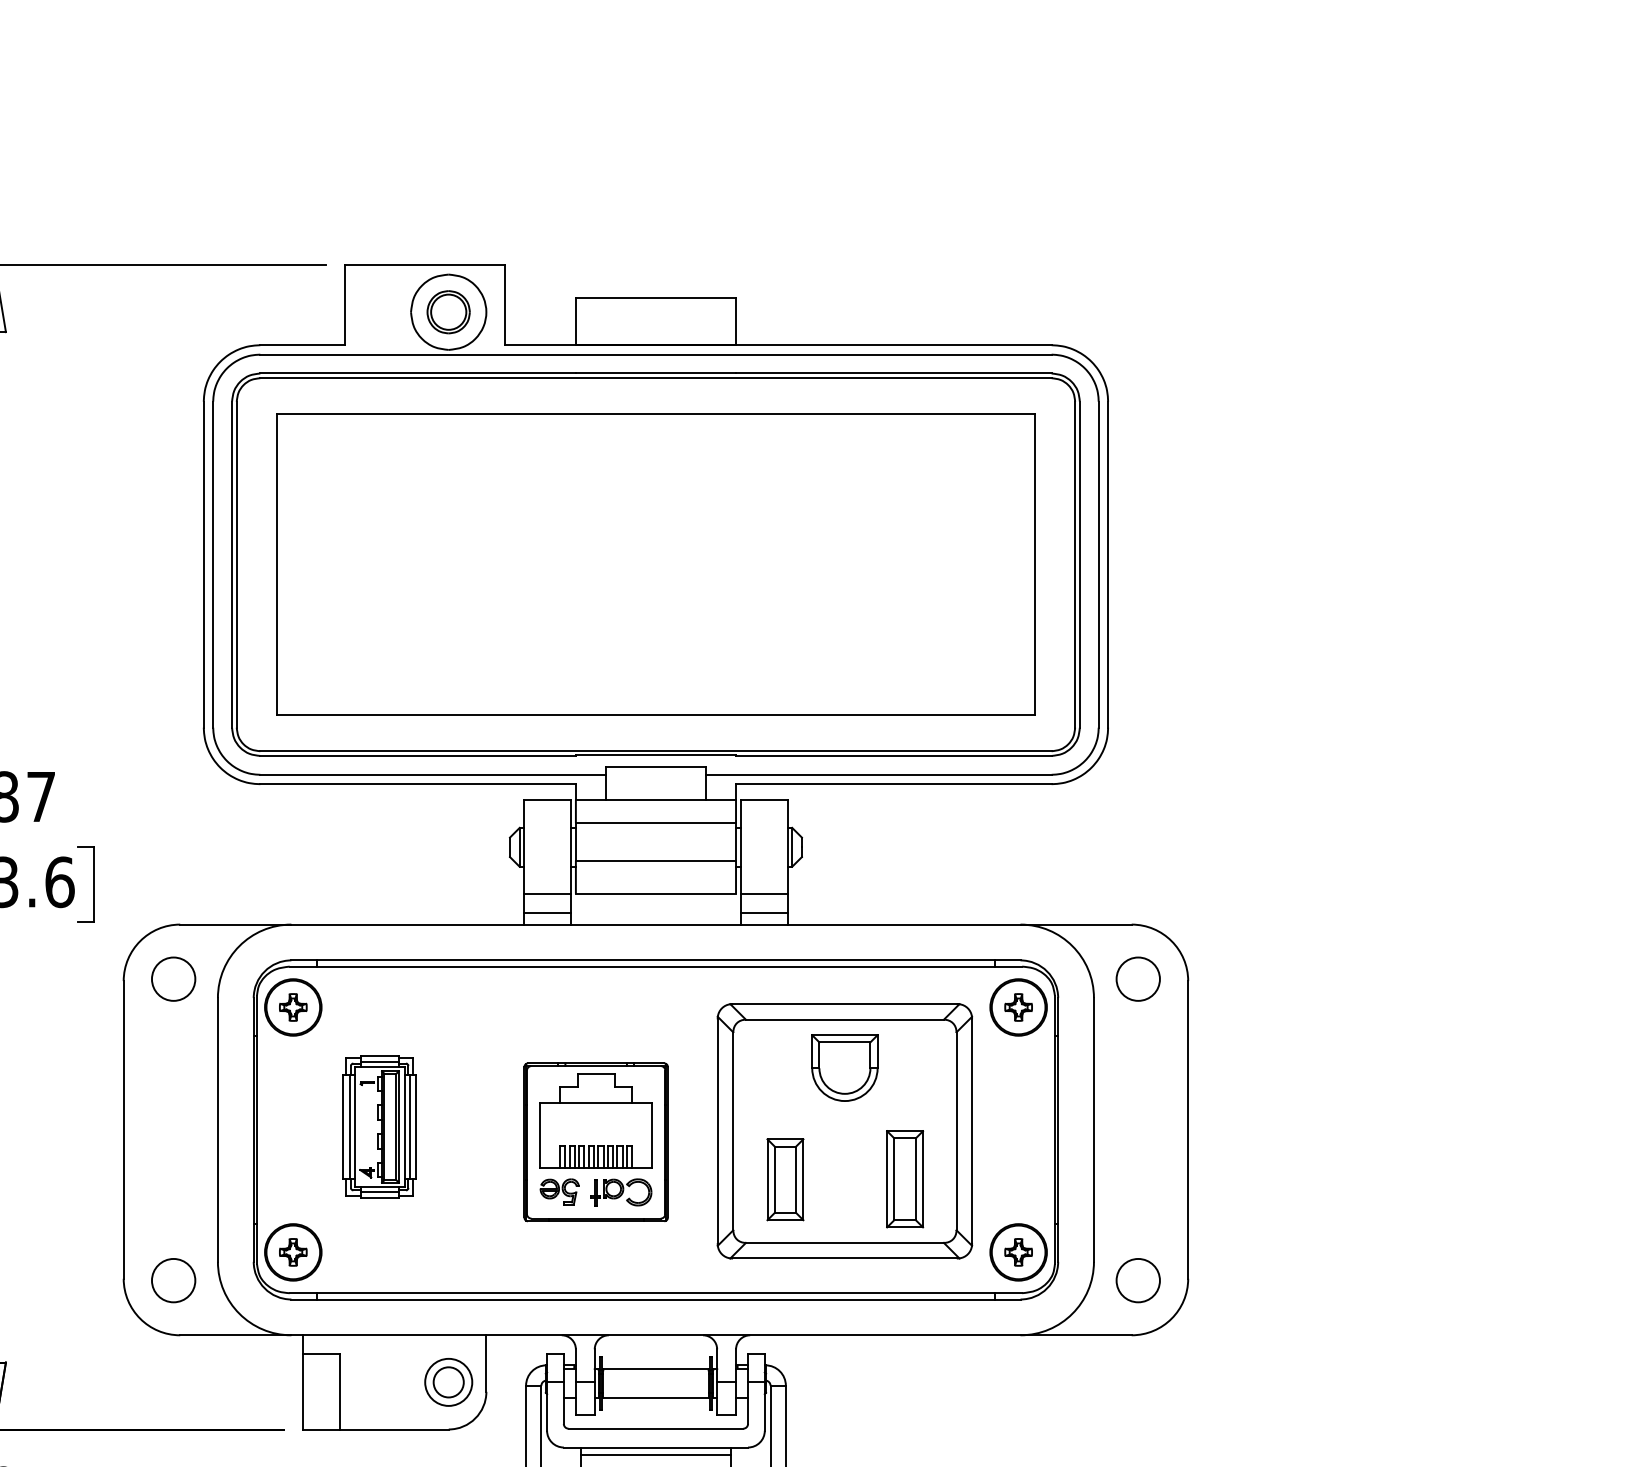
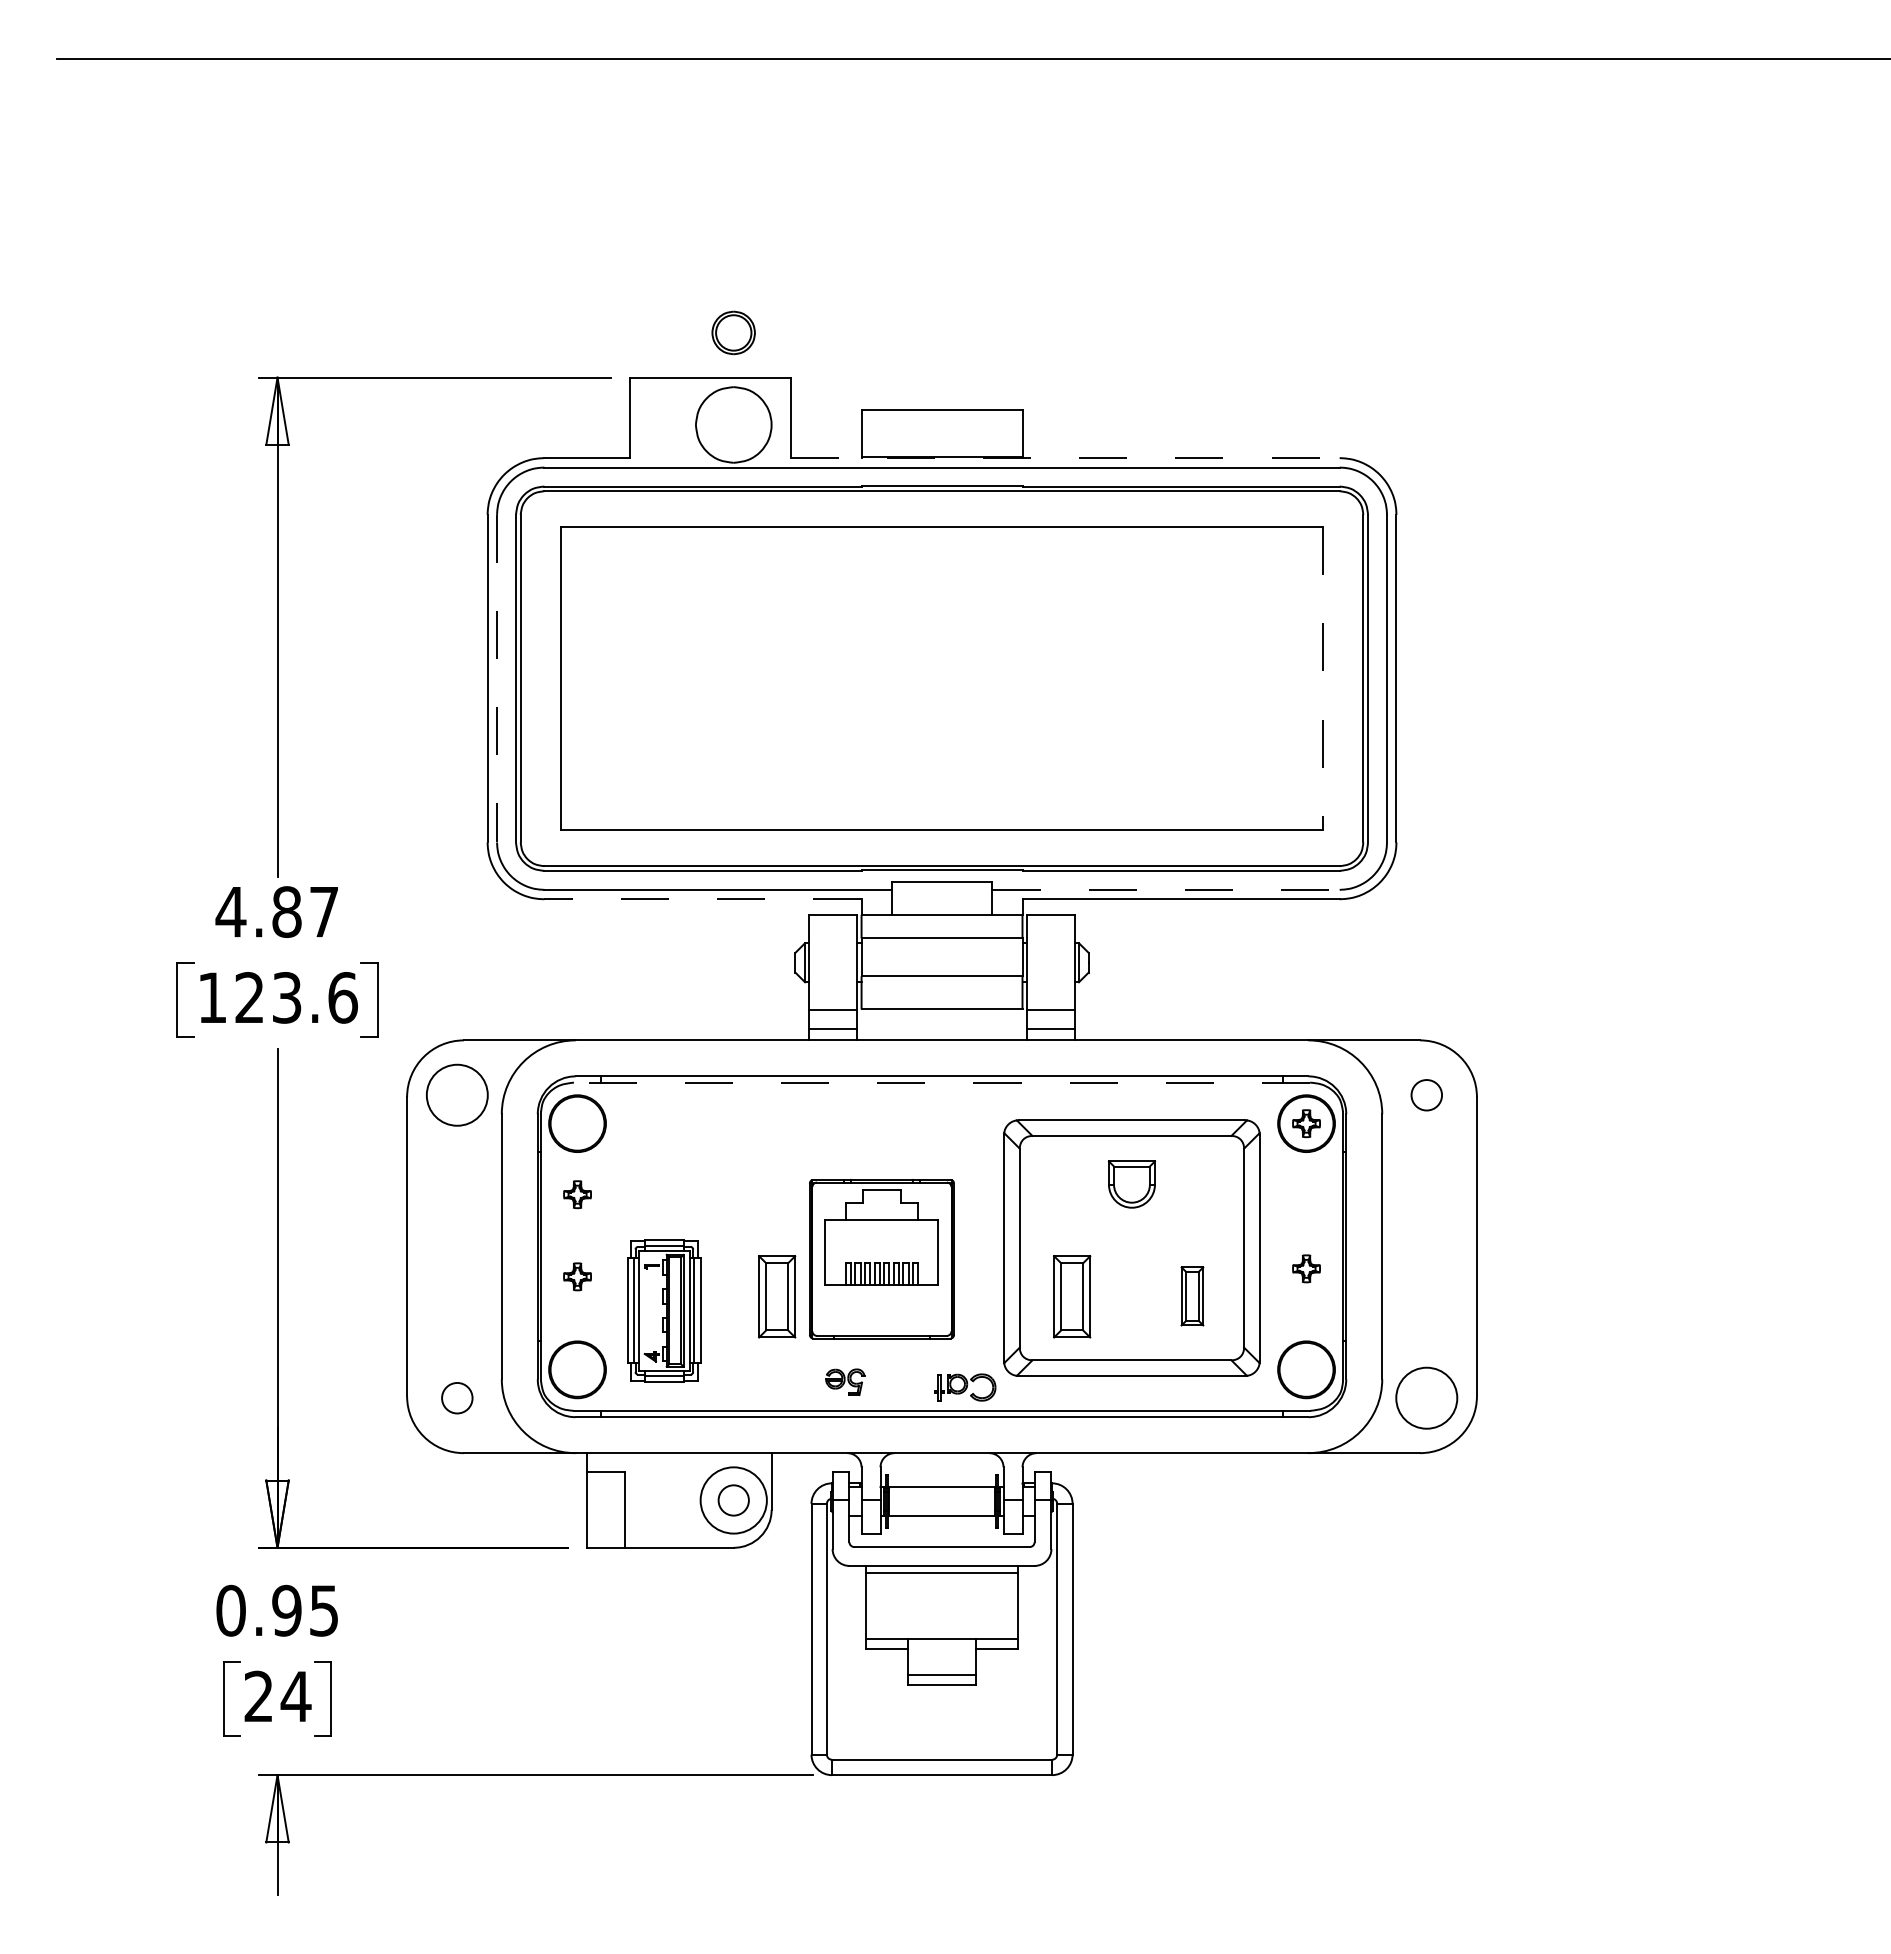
part: (448, 311) -> (733, 332), moved
line: (778, 345) -> (1065, 458), solid -> dashed
line: (213, 564) -> (497, 678), solid -> dashed
line: (1035, 565) -> (1323, 679), solid -> dashed
line: (879, 774) -> (1166, 889), solid -> dashed
line: (417, 784) -> (702, 899), solid -> dashed
line: (655, 966) -> (941, 1082), solid -> dashed
circle: (173, 979) -> (457, 1095), size x1.4
circle: (1138, 979) -> (1426, 1095), size x0.7
part: (293, 1007) -> (577, 1194), moved
part: (844, 1067) -> (1131, 1184), size x0.7
part: (379, 1126) -> (664, 1310), moved
part: (492, 1179) -> (777, 1296), added
part: (905, 1179) -> (1192, 1296), size x0.6
part: (559, 1191) -> (845, 1381), moved
part: (621, 1192) -> (965, 1387), moved
part: (293, 1252) -> (577, 1276), moved
part: (1018, 1252) -> (1306, 1268), moved
circle: (173, 1280) -> (457, 1398), size x0.7
circle: (1138, 1280) -> (1426, 1398), size x1.4
circle: (448, 1382) -> (733, 1500), size x1.4

